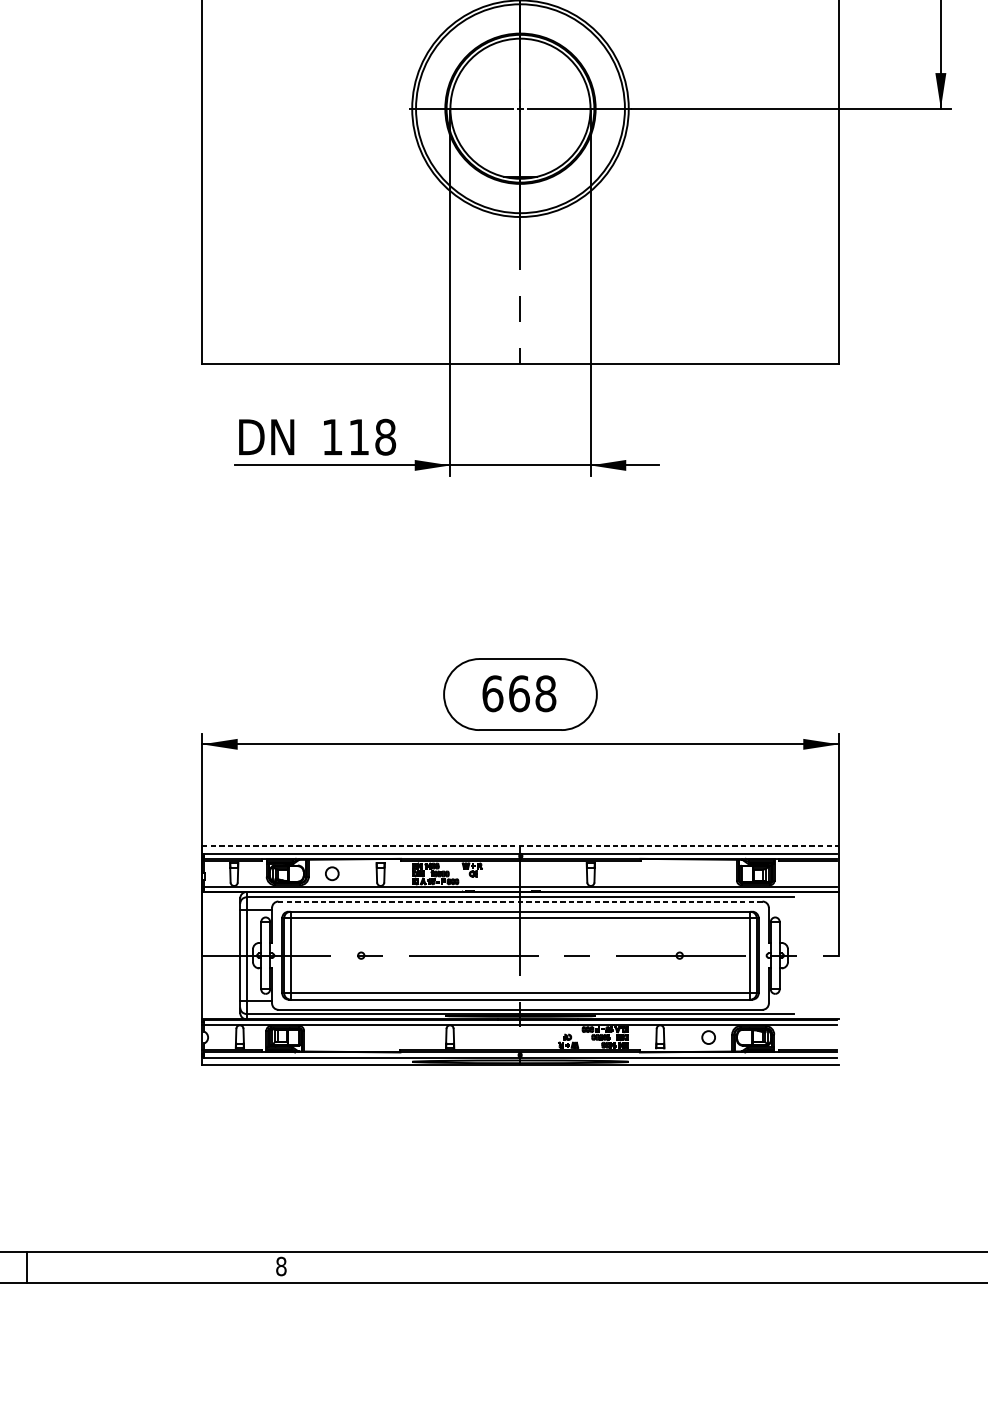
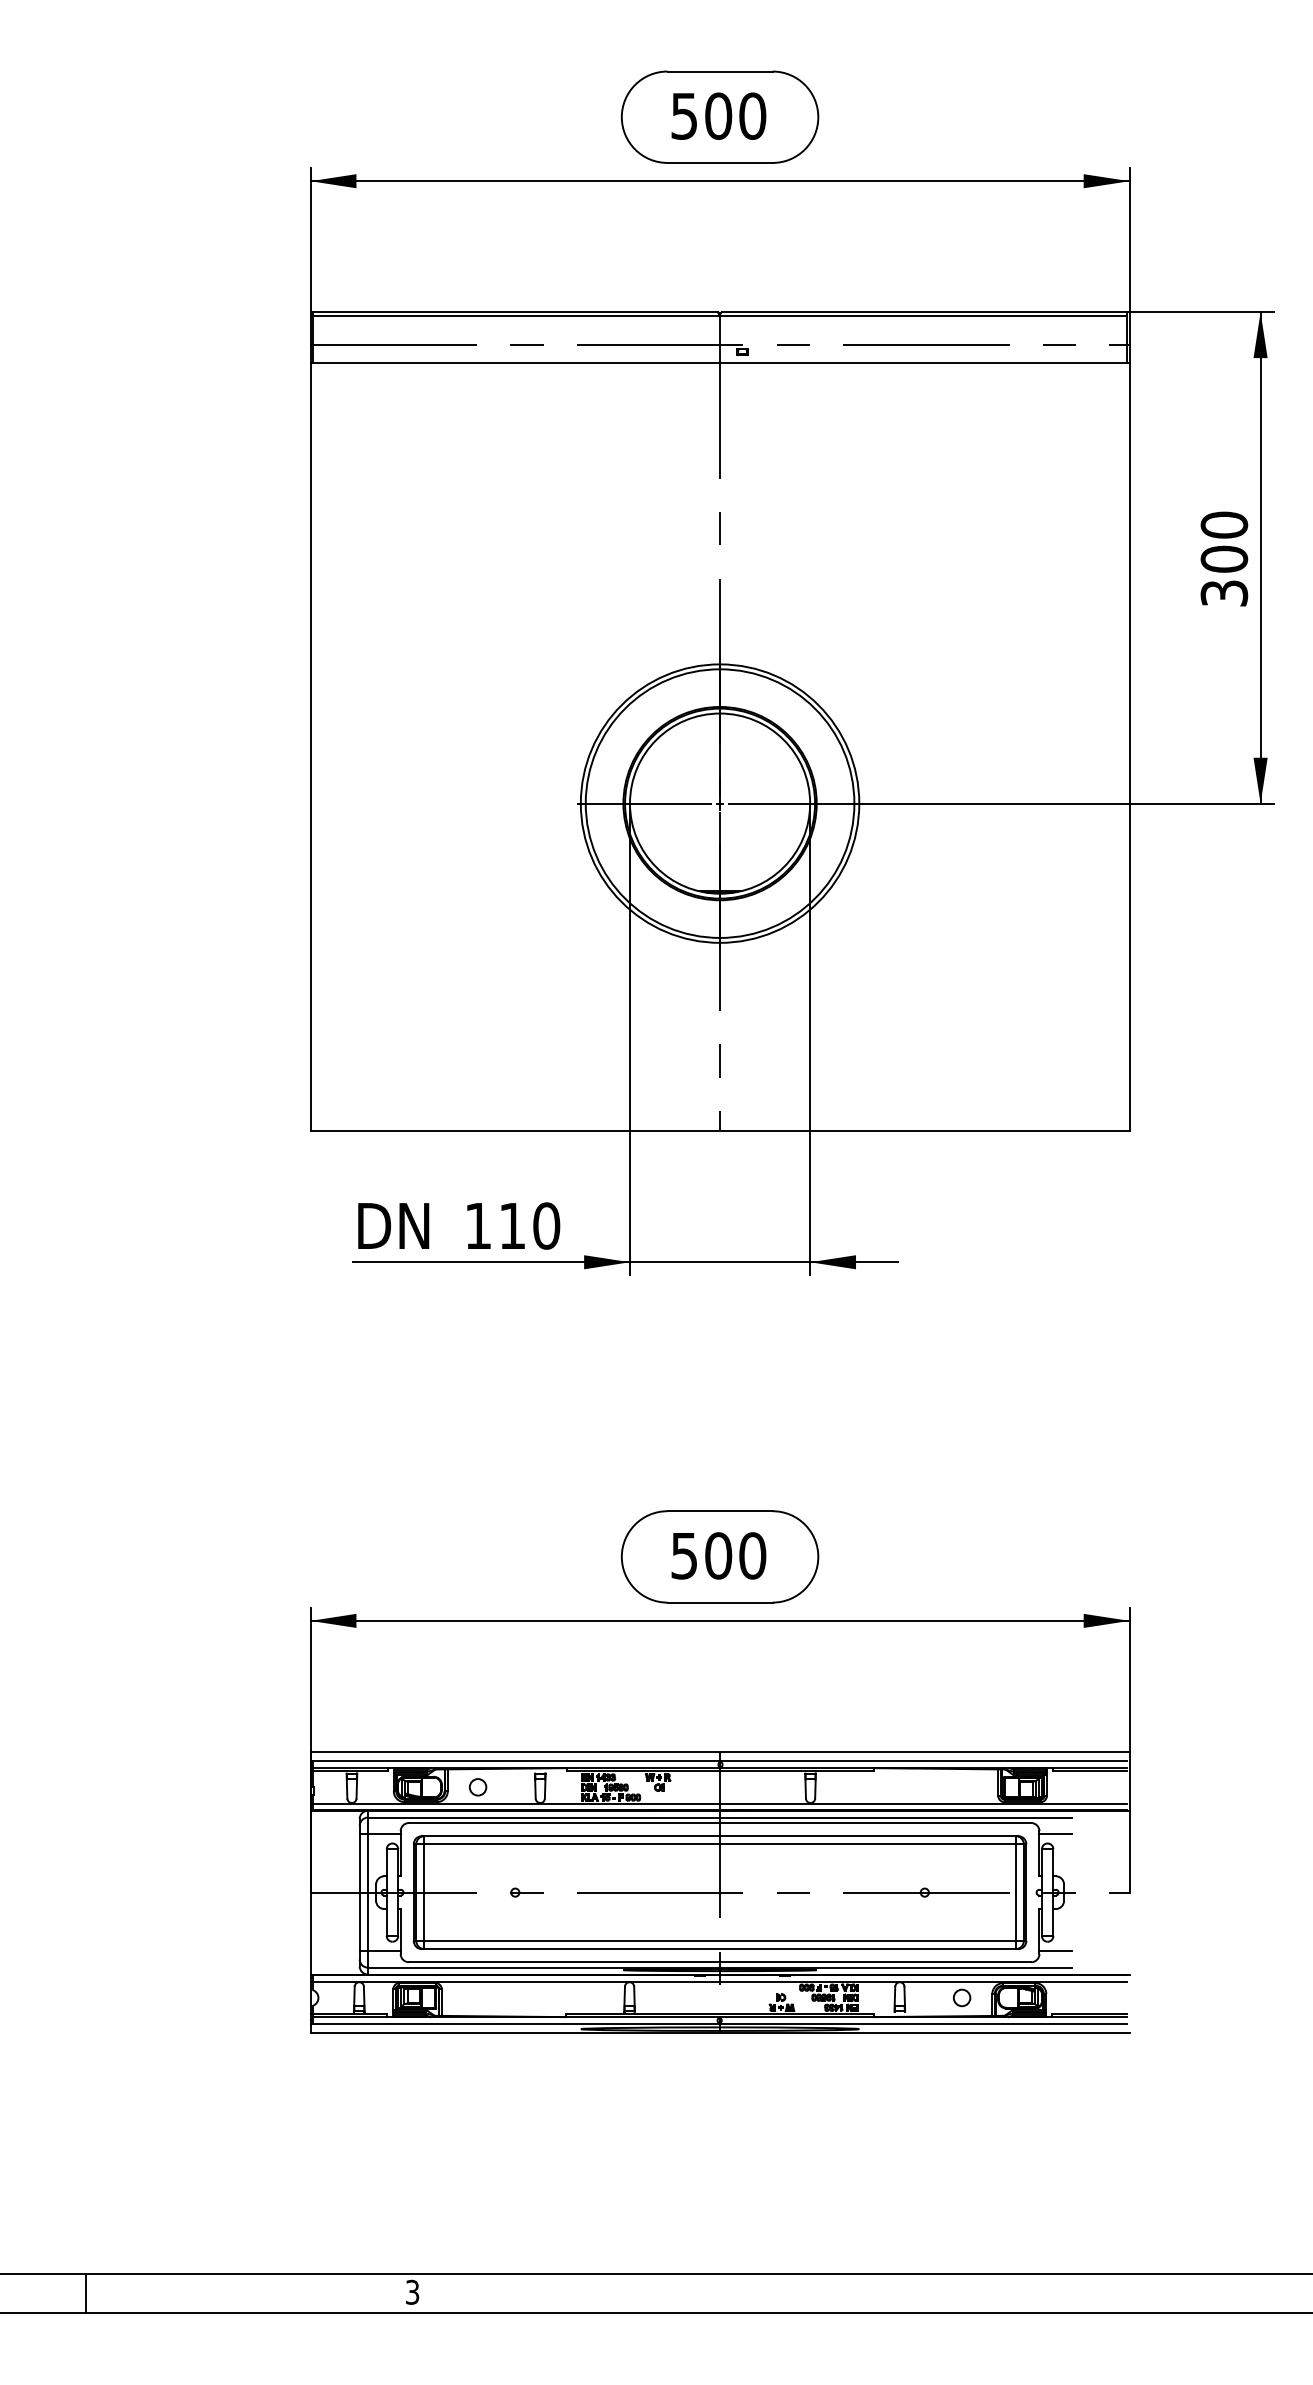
text: (385, 436) -> (546, 1225), 118 -> 110
text: (519, 693) -> (718, 1555), 668 -> 500
line: (520, 845) -> (720, 1751), dashed -> solid
line: (520, 901) -> (719, 1823), dashed -> solid
line: (781, 909) -> (1055, 1833), added
line: (781, 1001) -> (1055, 1951), added
text: (281, 1266) -> (412, 2292), 8 -> 3

